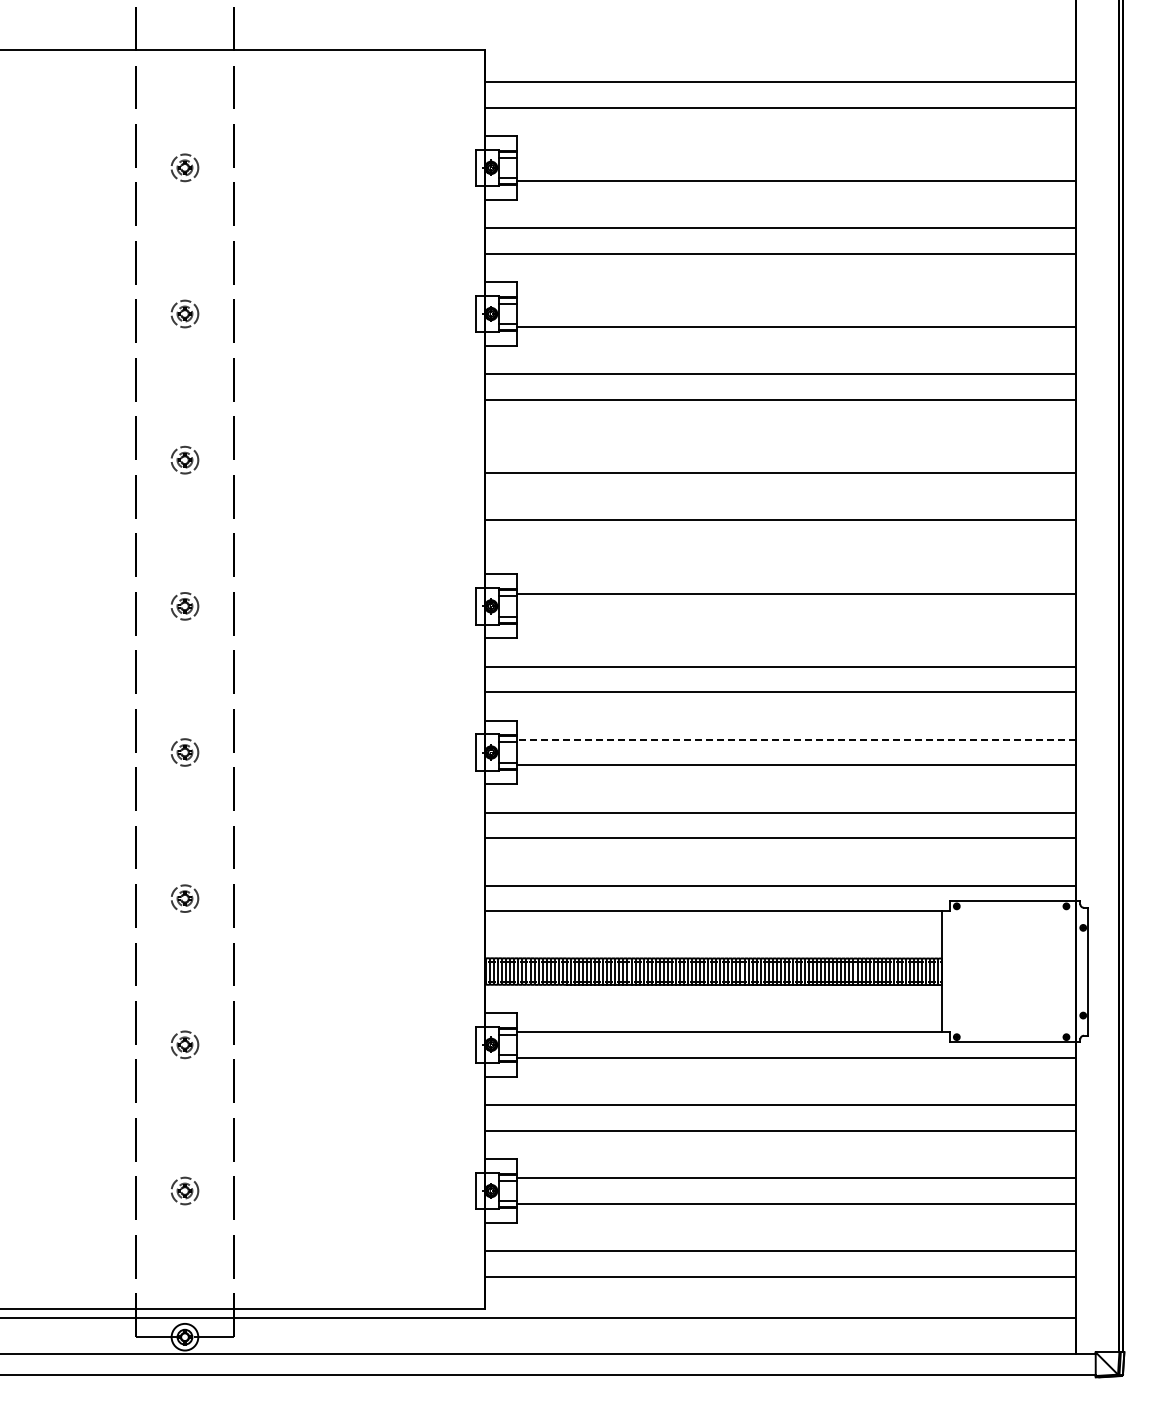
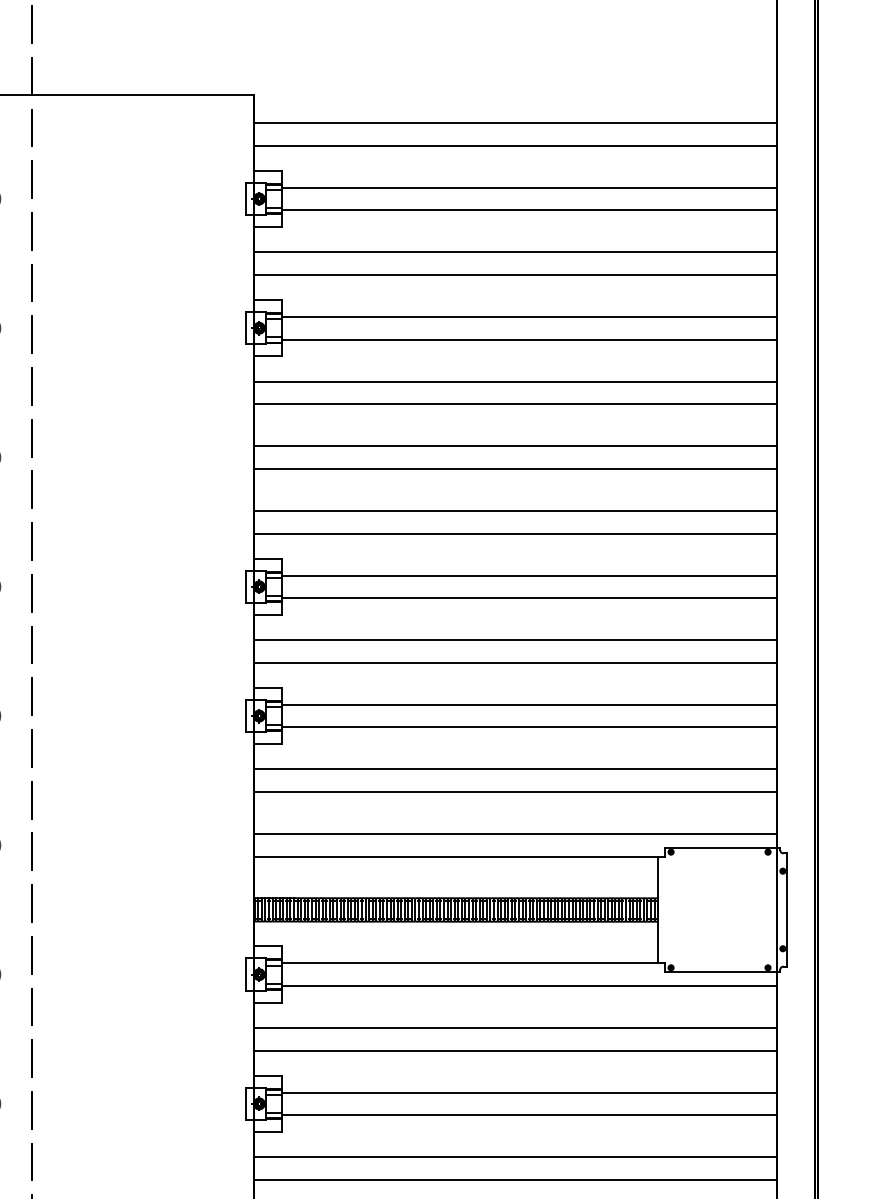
line: (796, 155) -> (529, 188), added
line: (796, 301) -> (529, 317), added
line: (780, 447) -> (515, 446), added
line: (780, 546) -> (515, 533), added
line: (796, 619) -> (529, 598), added
line: (796, 739) -> (529, 704), dashed -> solid

